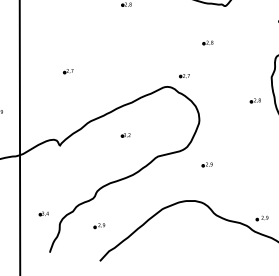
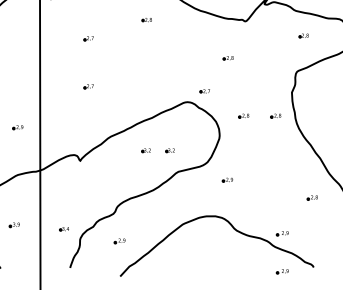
part: (68, 23) -> (88, 38), added
part: (223, 100) -> (243, 115), added
part: (149, 135) -> (169, 150), added
part: (261, 256) -> (281, 271), added

